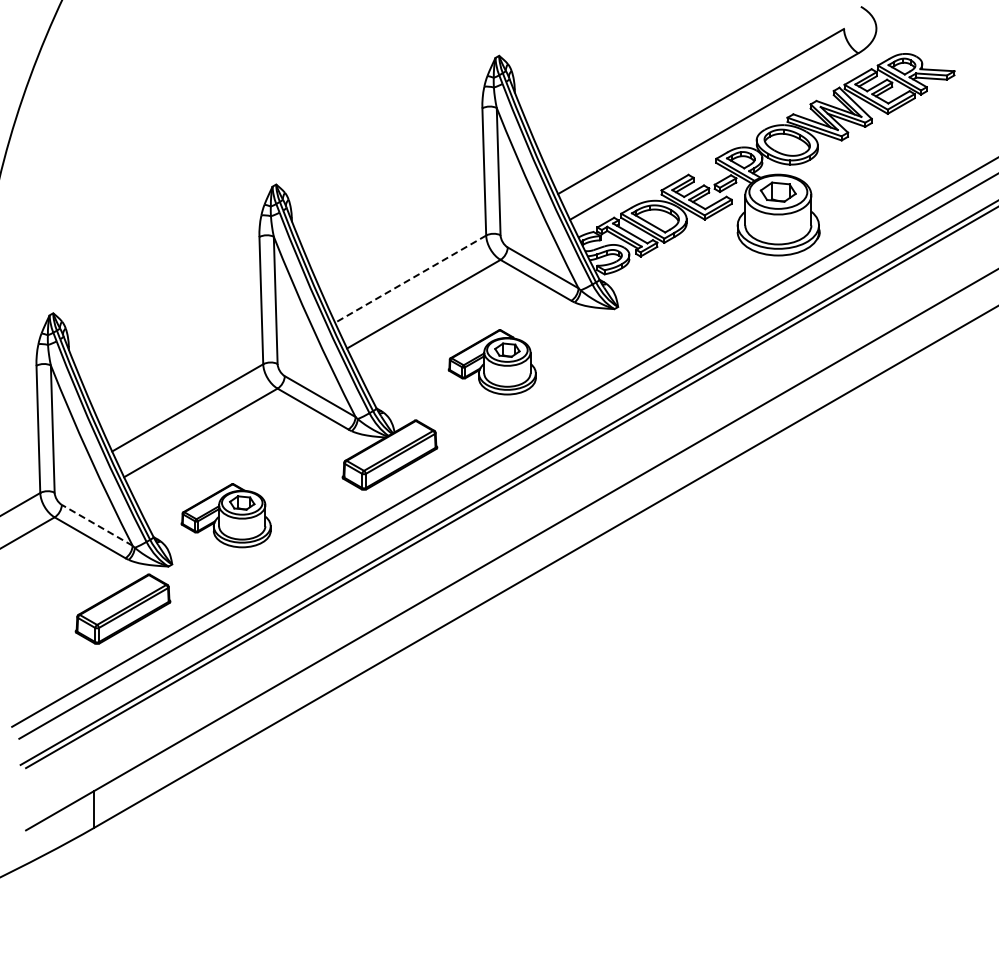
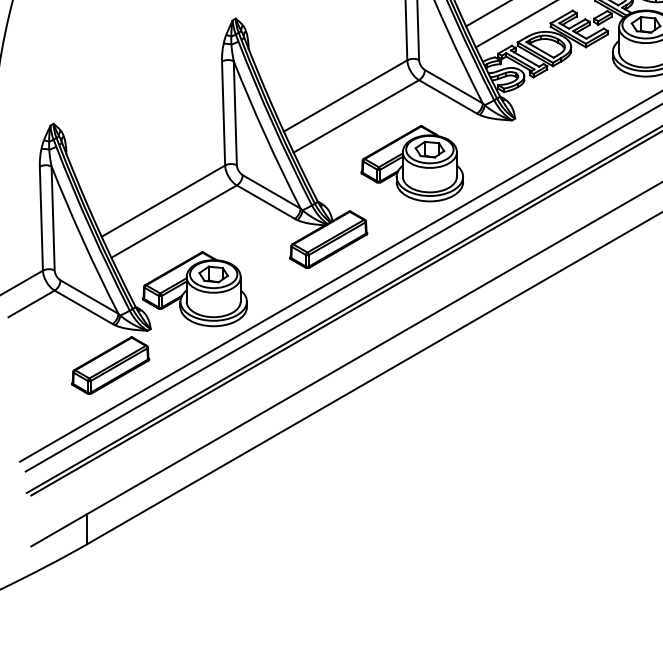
line: (410, 279) -> (345, 96), dashed -> solid
part: (492, 362) -> (412, 164), size x1.43
part: (225, 515) -> (194, 289), size x1.43
line: (97, 525) -> (89, 297), dashed -> solid

